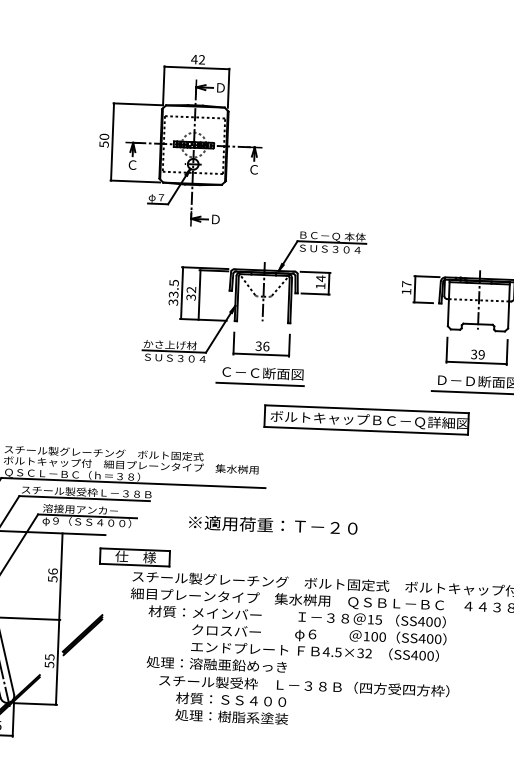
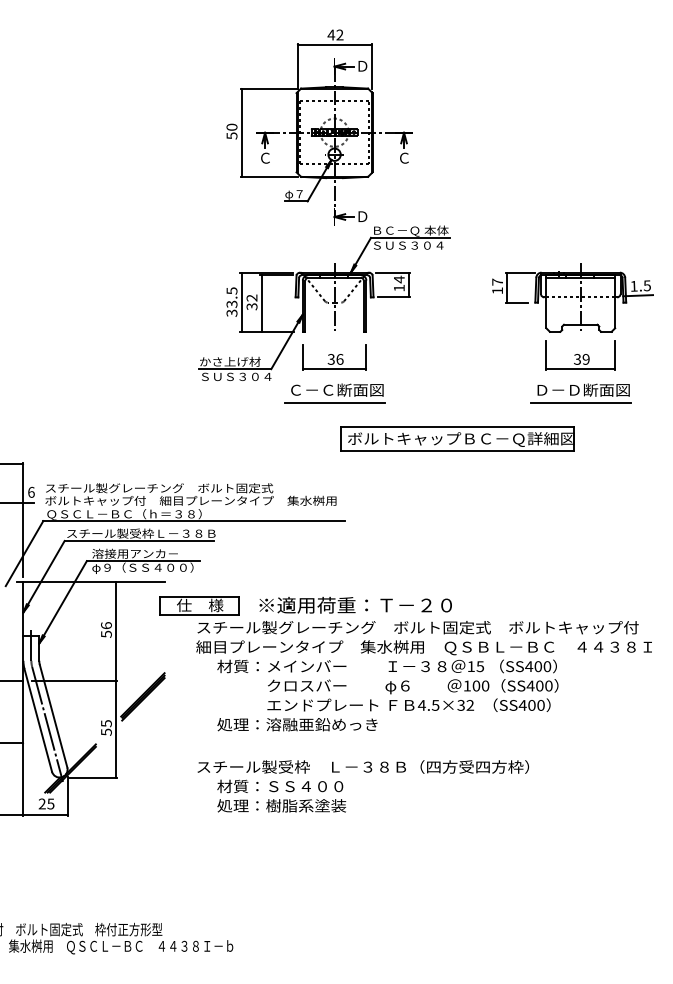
part: (180, 140) -> (319, 127), moved
text: (273, 525) -> (355, 605), moved
text: (303, 702) -> (362, 786), moved

